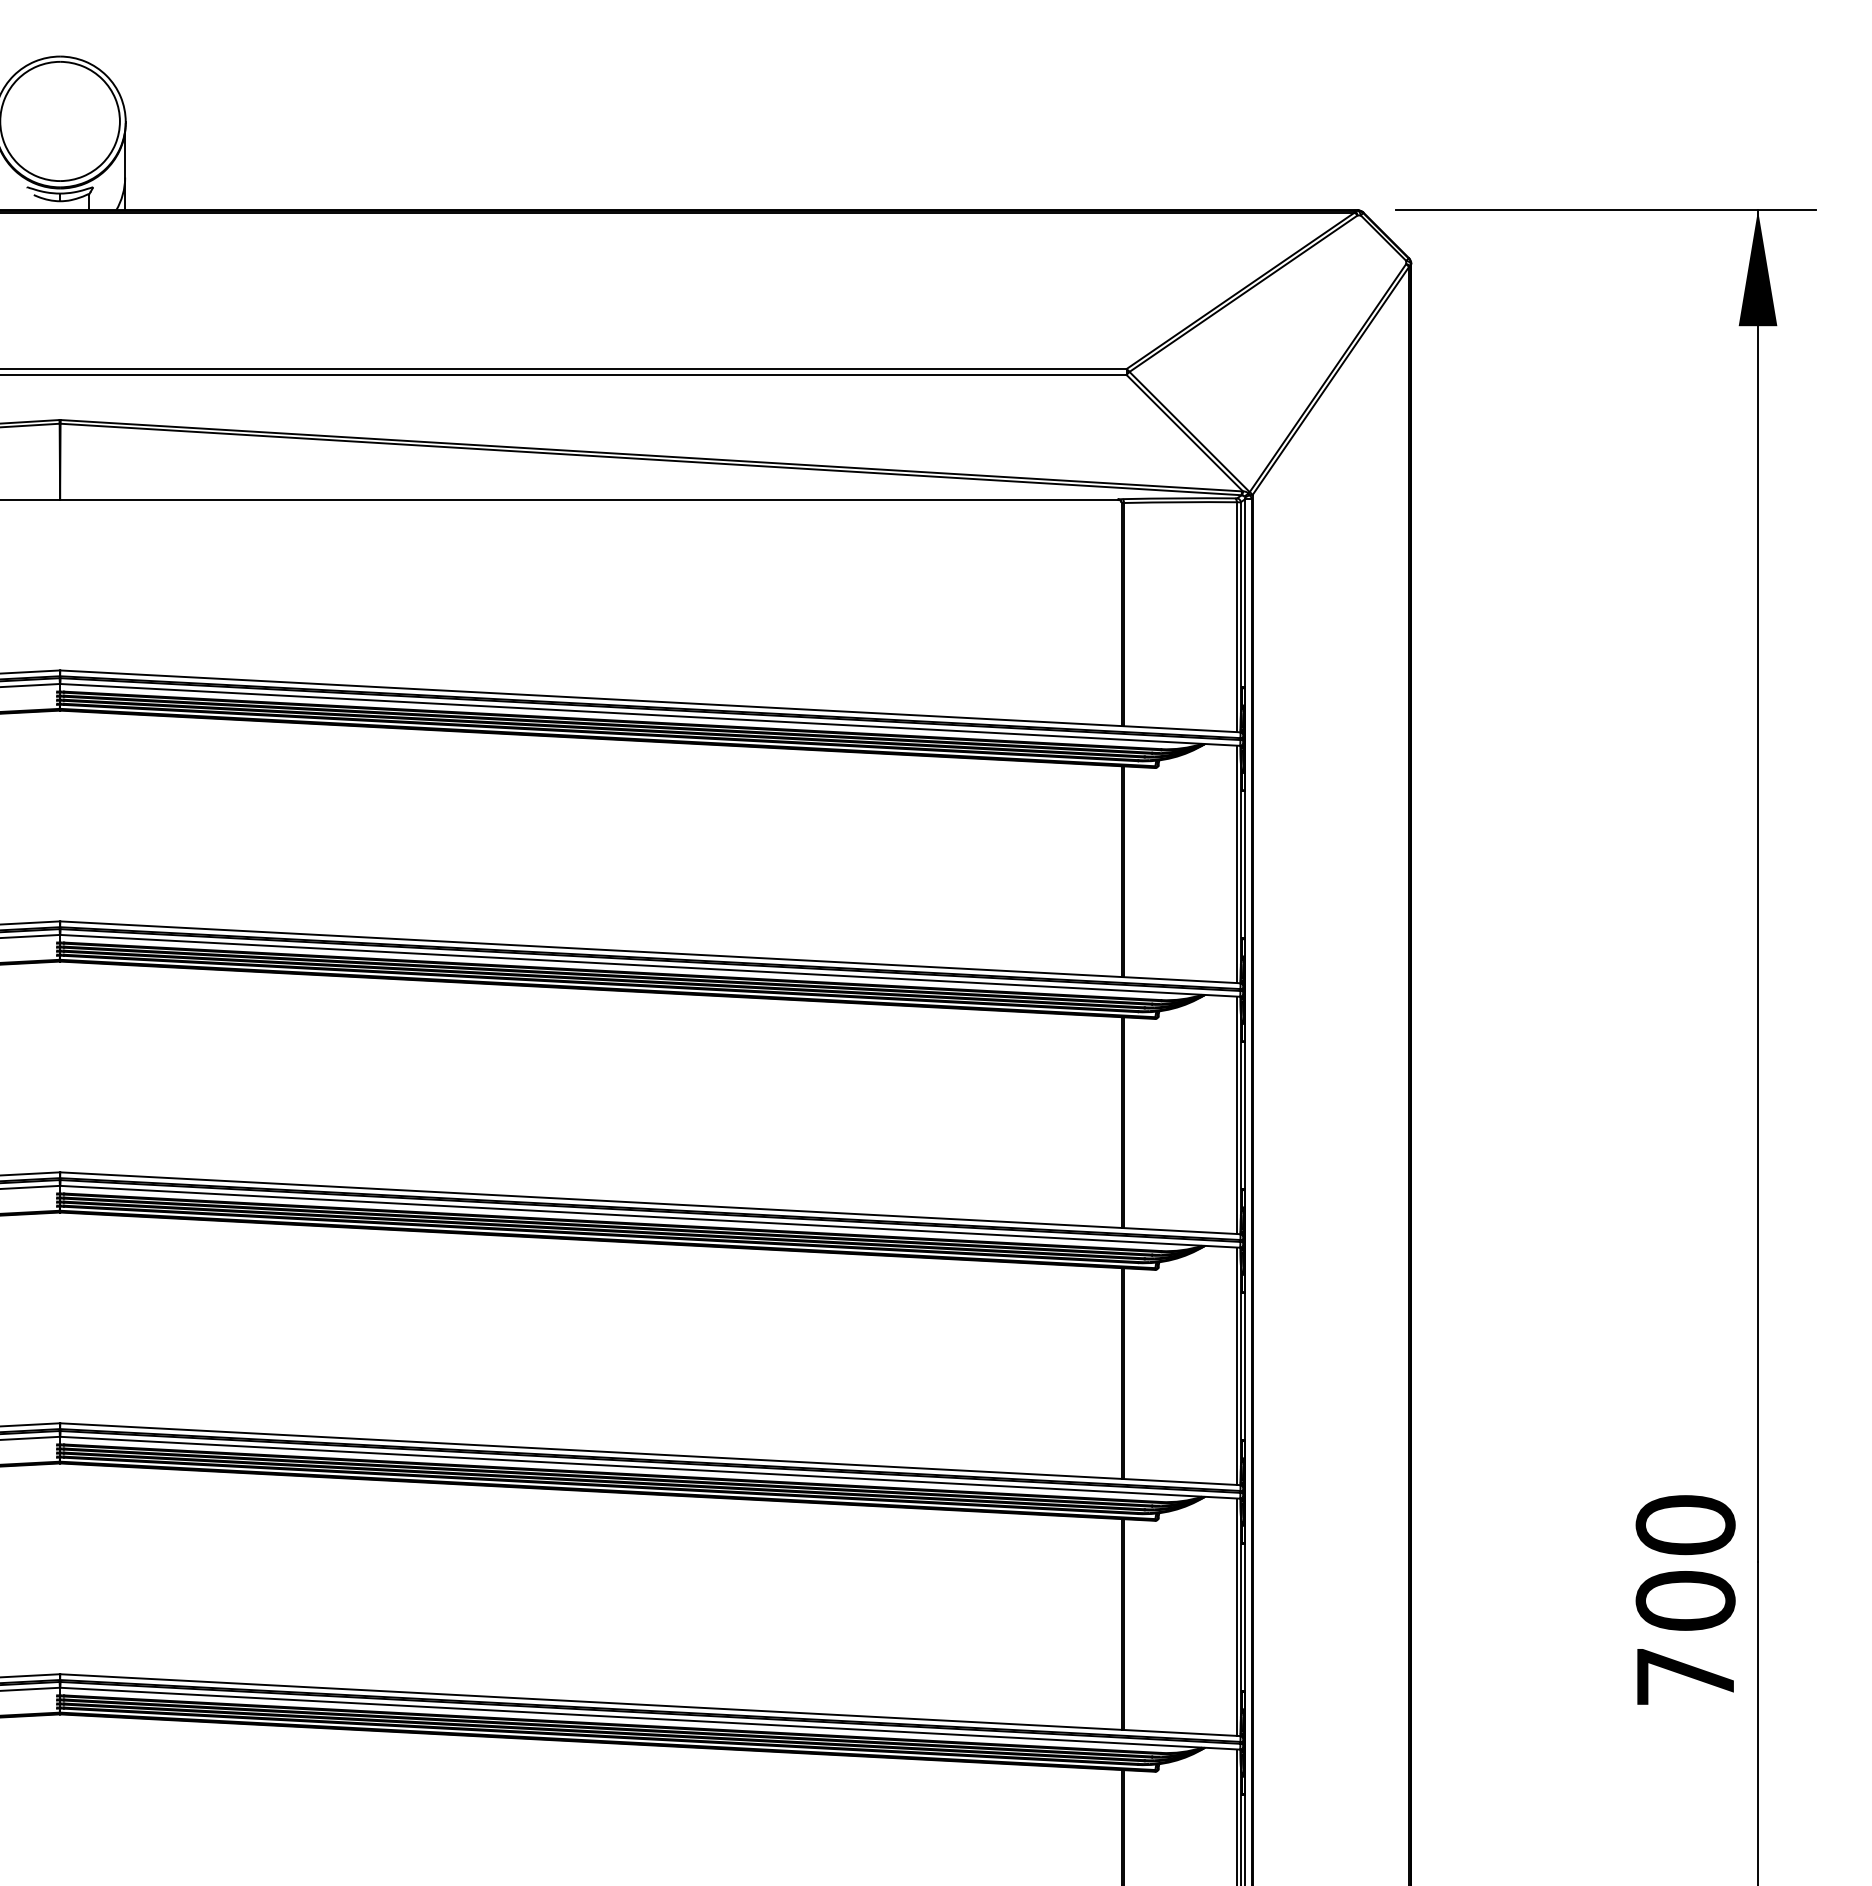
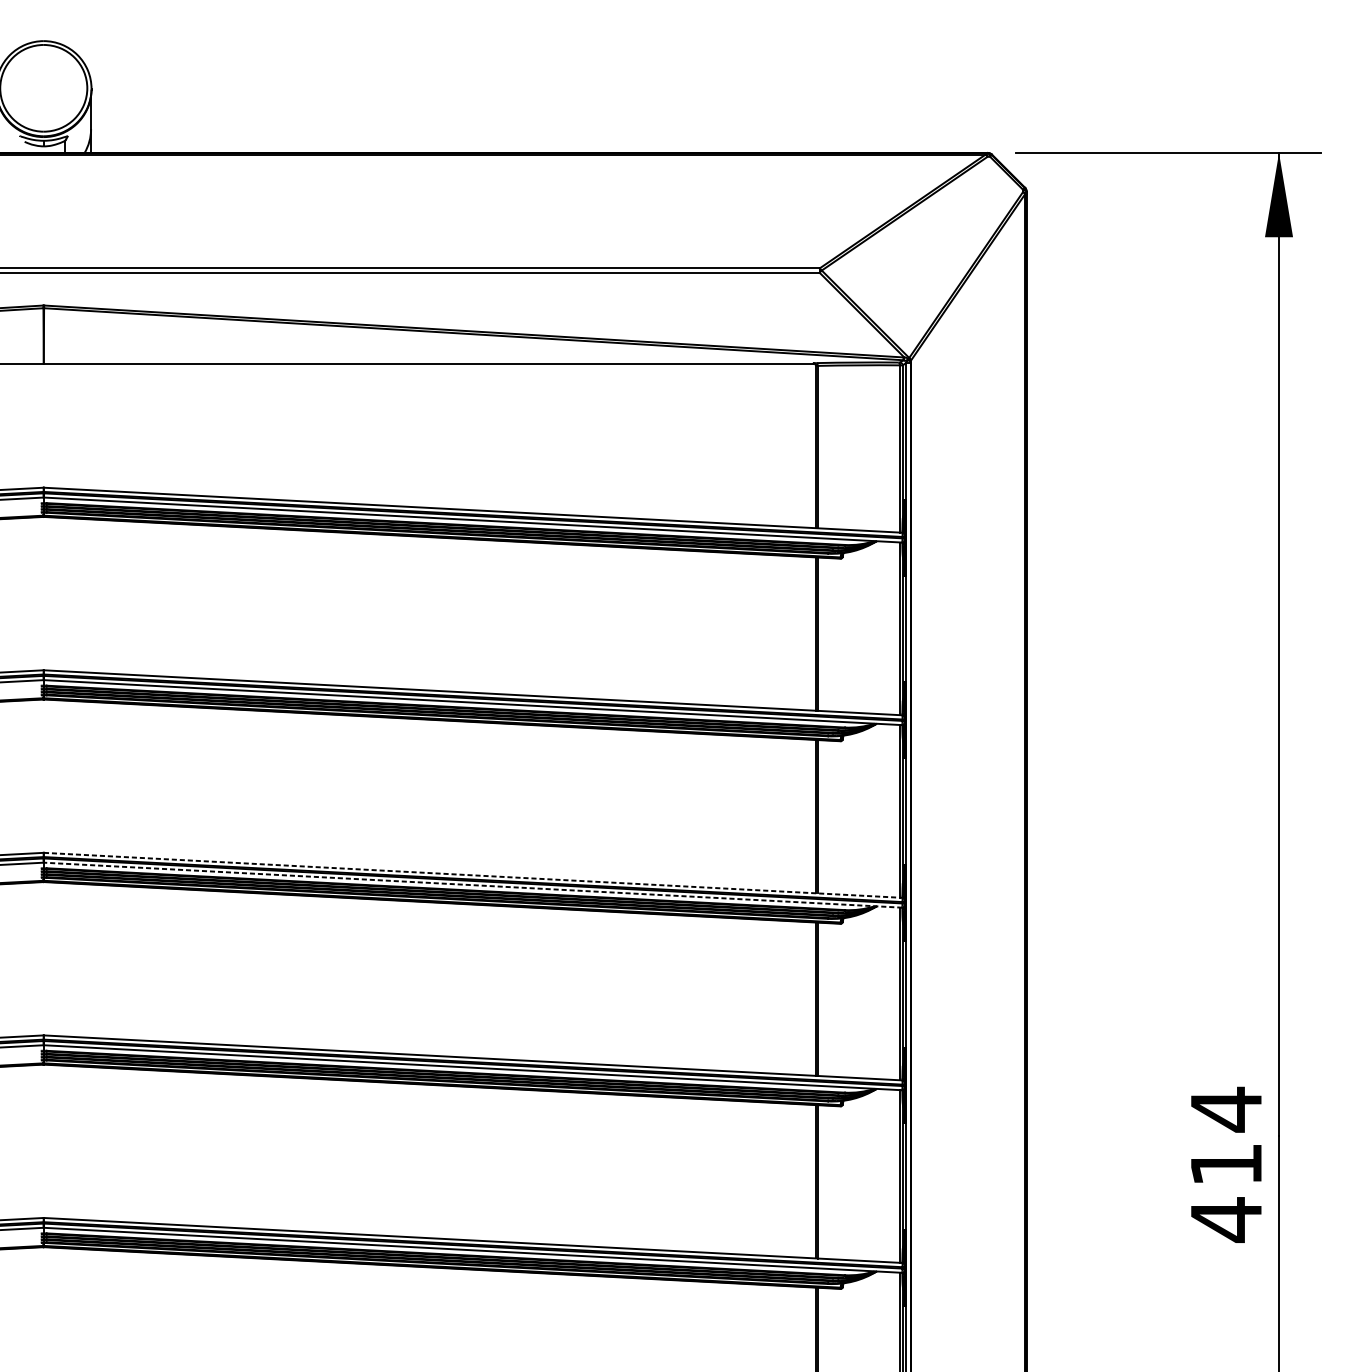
line: (652, 1203) -> (474, 875), solid -> dashed
line: (650, 1216) -> (473, 884), solid -> dashed
text: (1685, 1601) -> (1226, 1165), 700 -> 414

